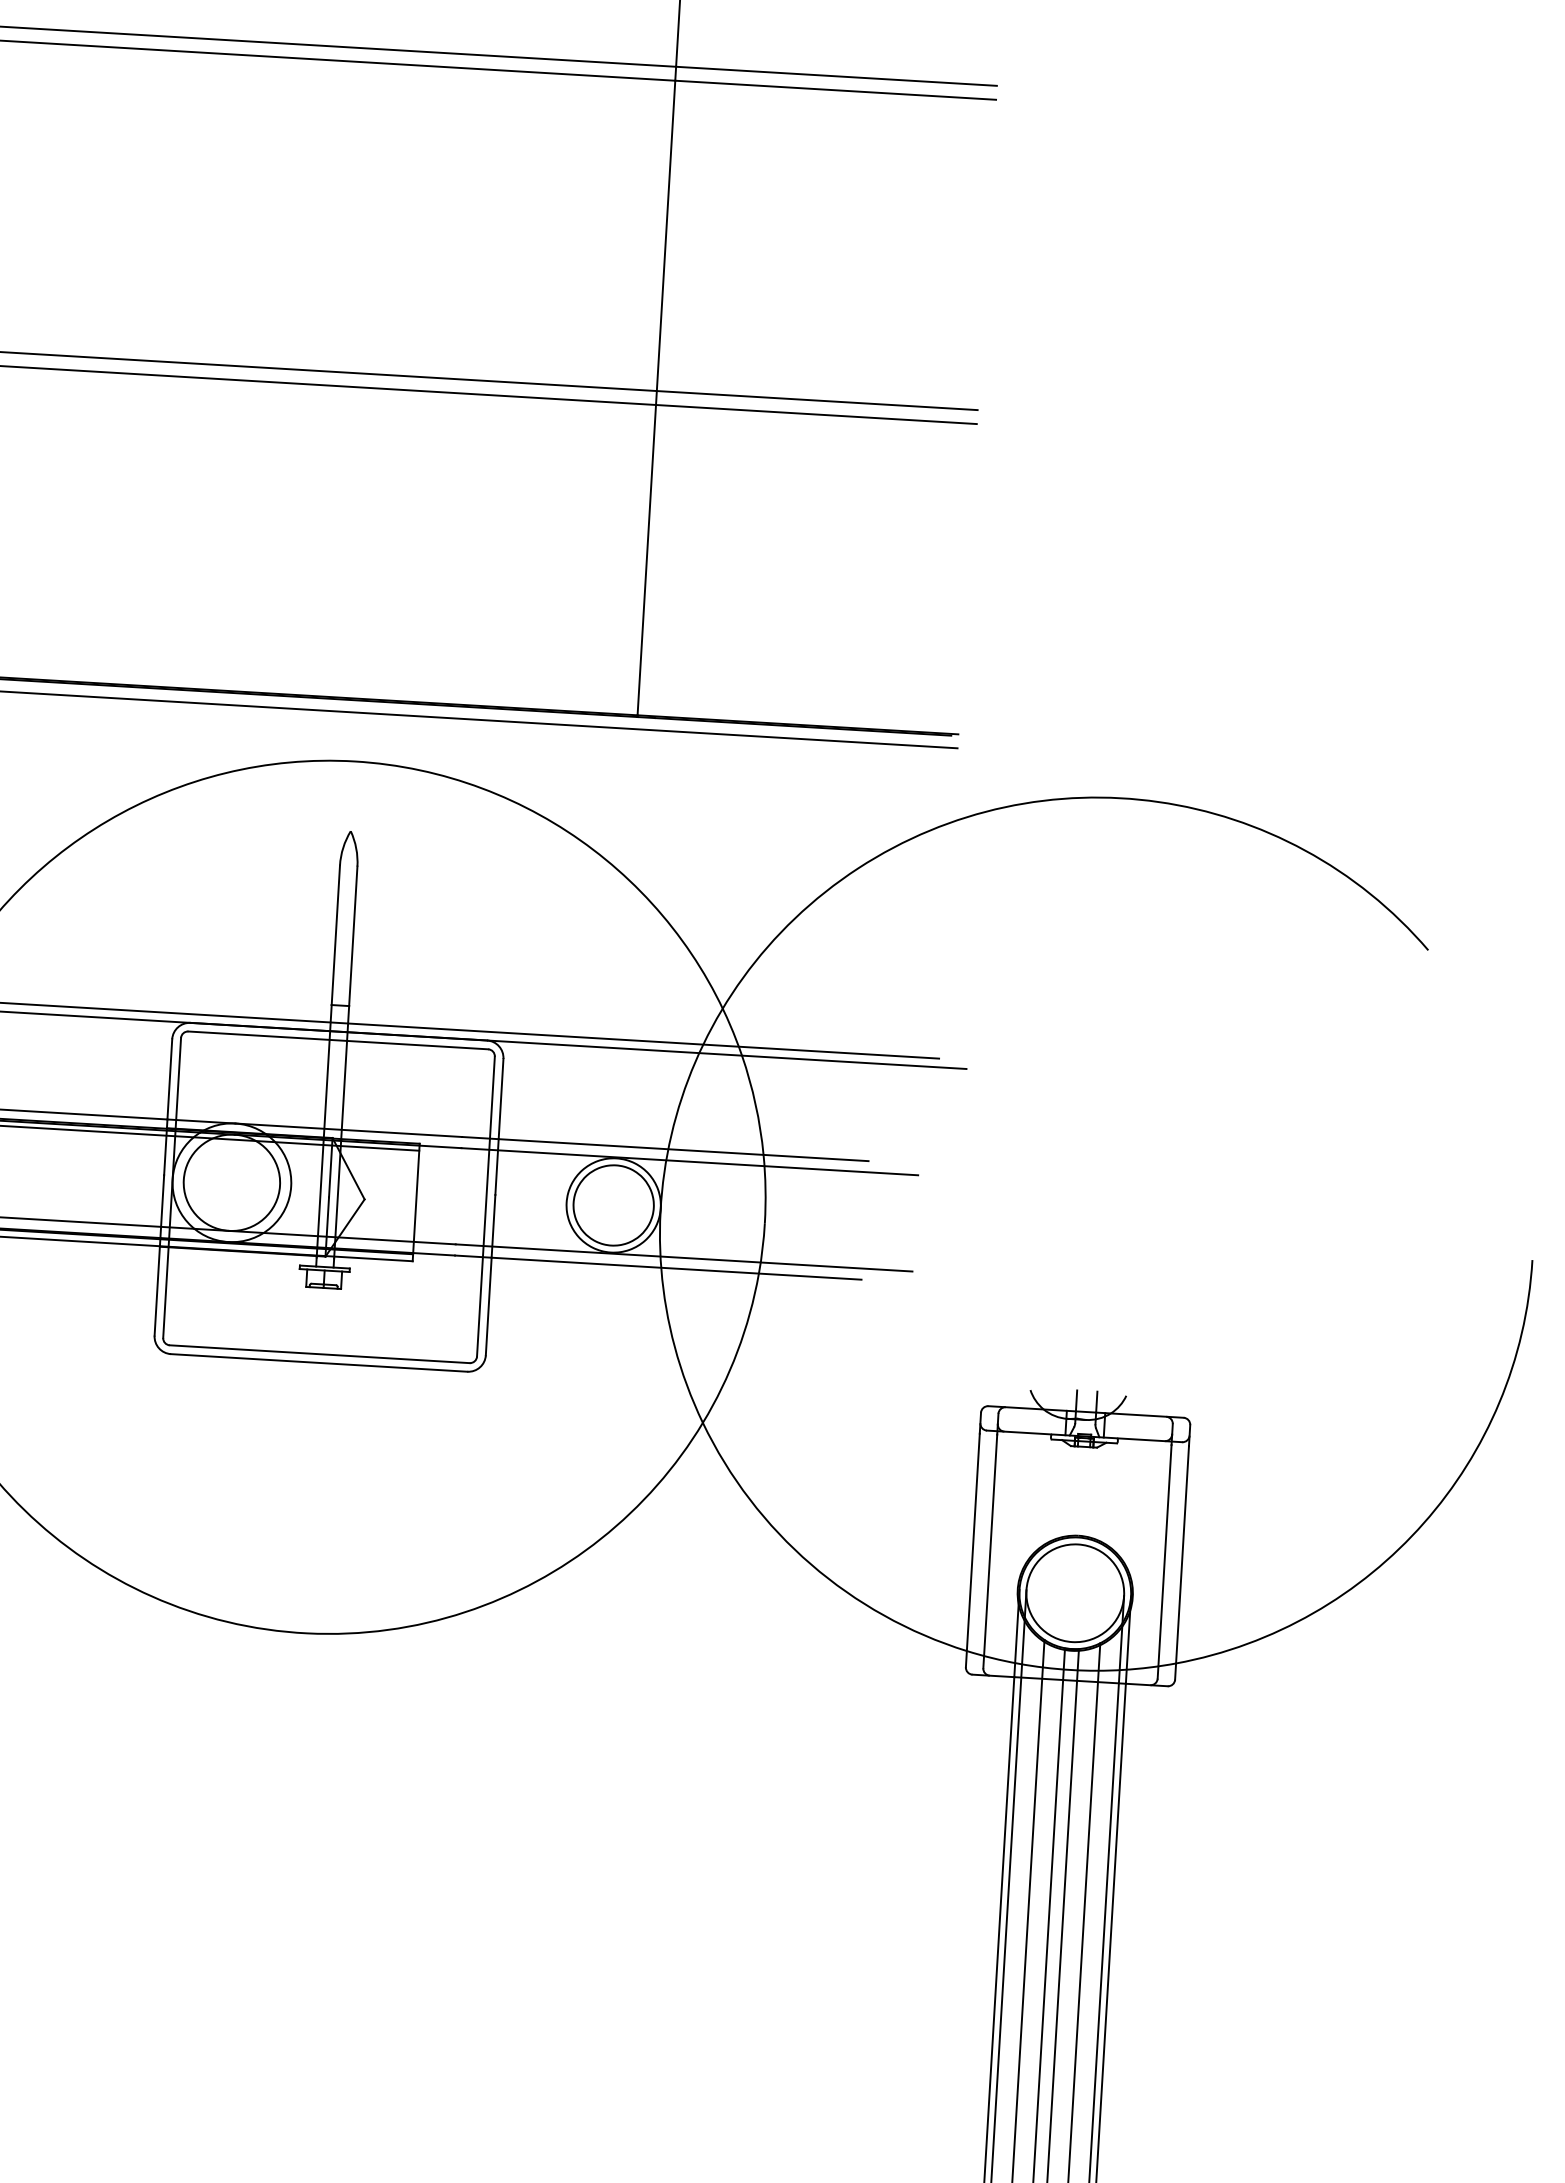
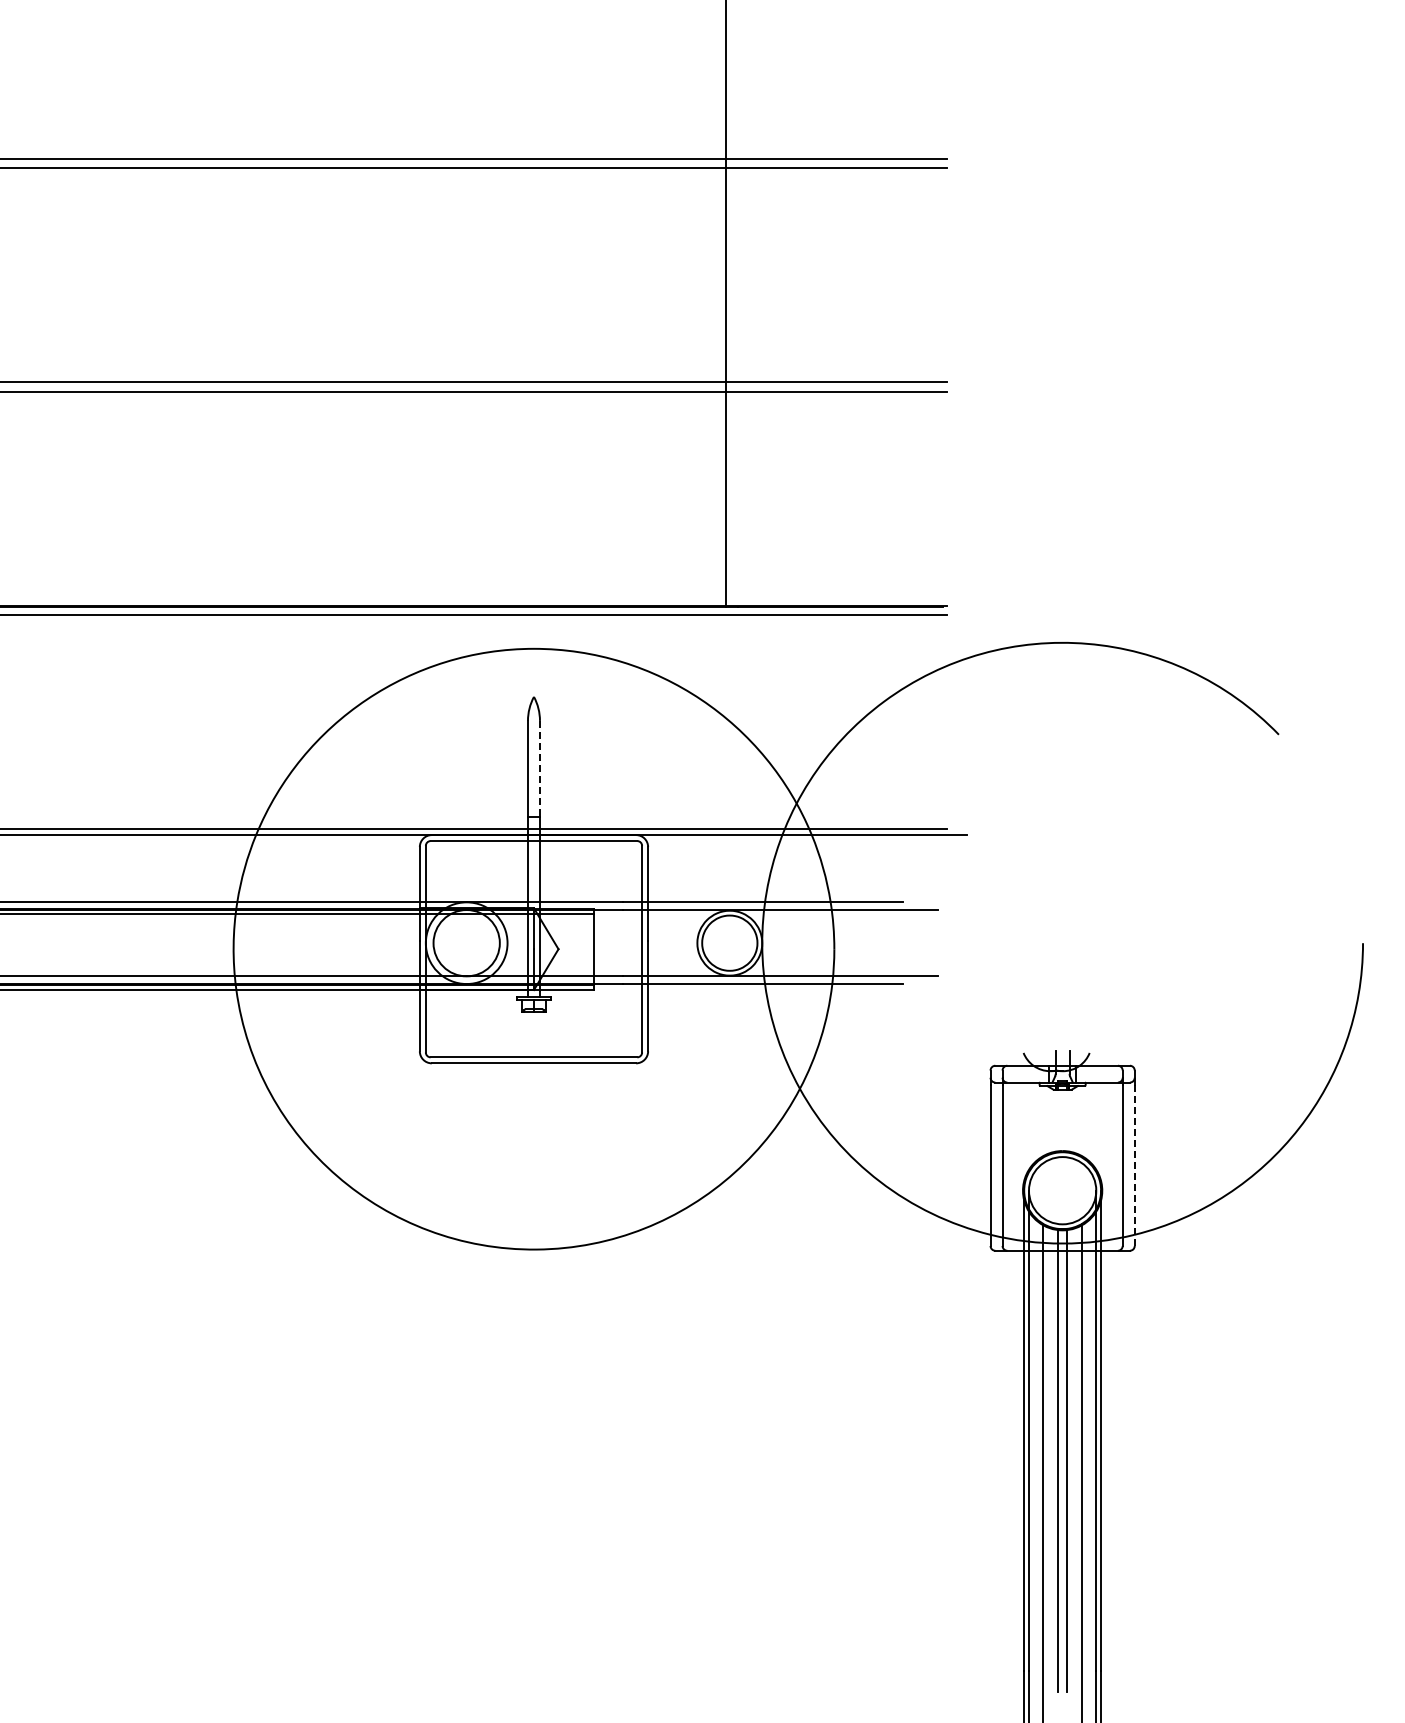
line: (352, 937) -> (539, 769), solid -> dashed
line: (1181, 1562) -> (1134, 1165), solid -> dashed

